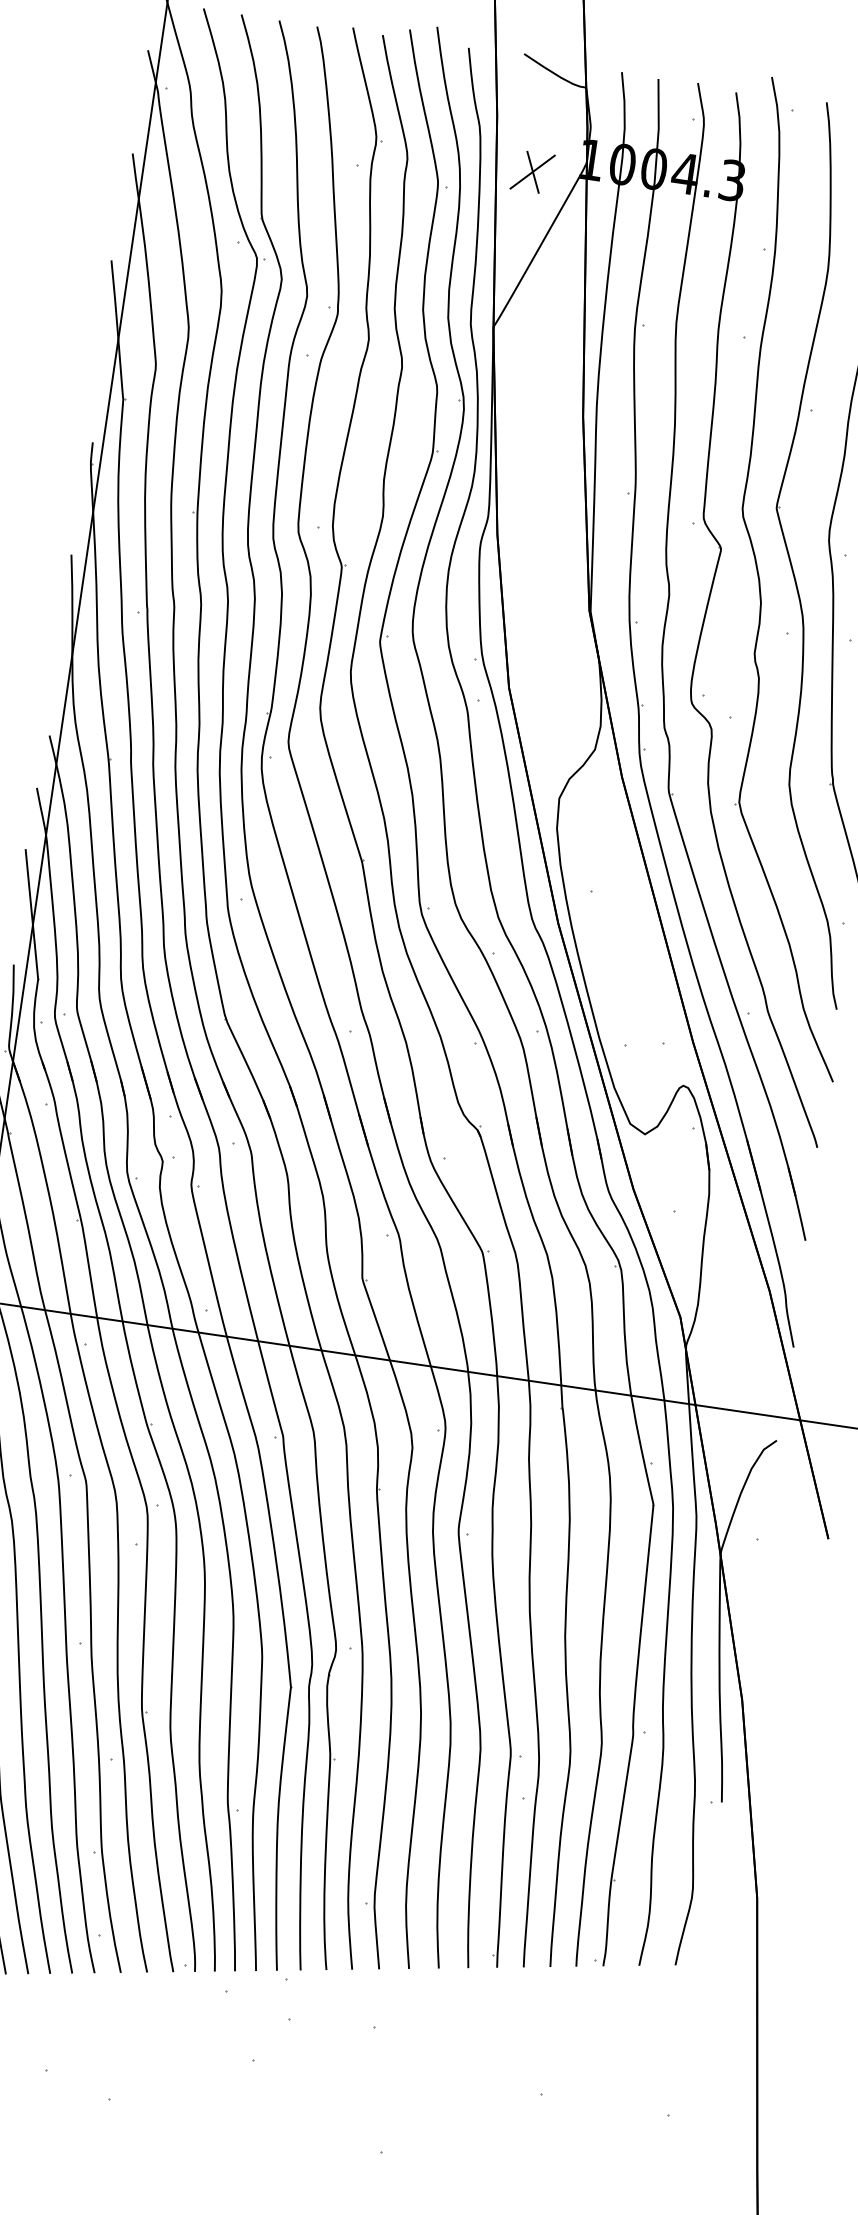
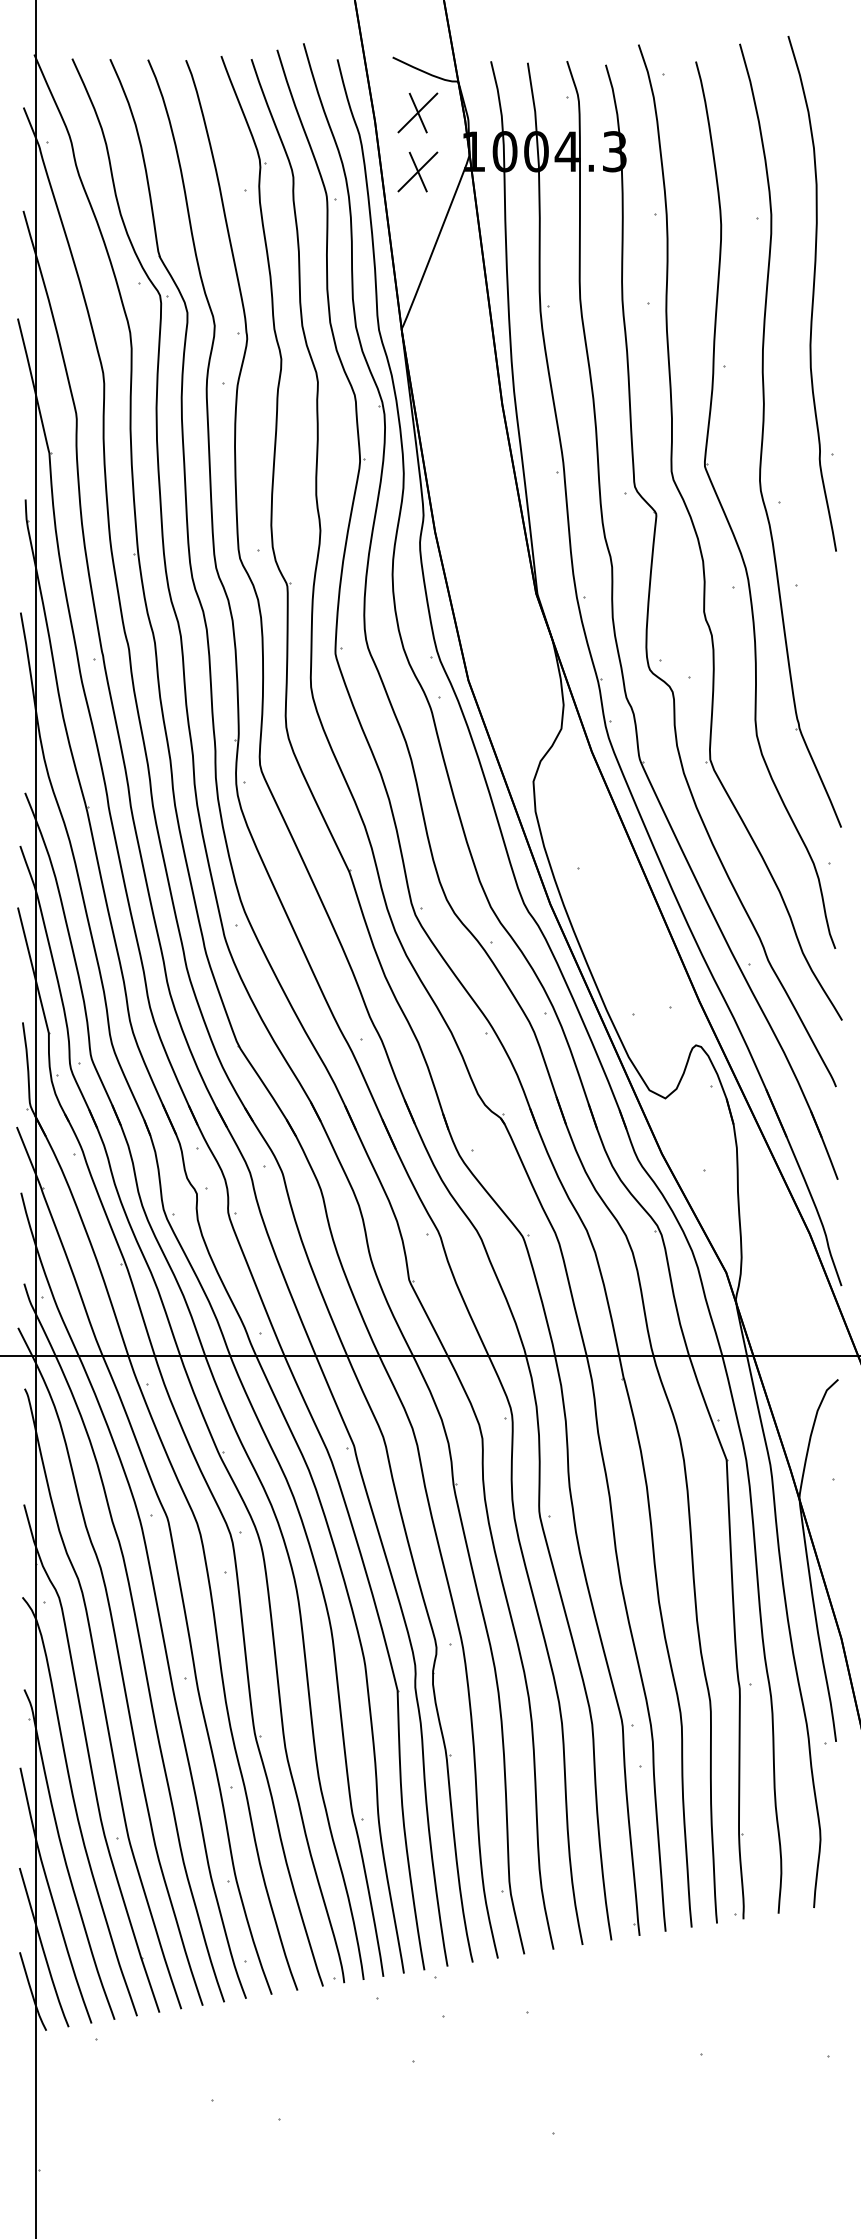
part: (540, 112) -> (417, 112), added

